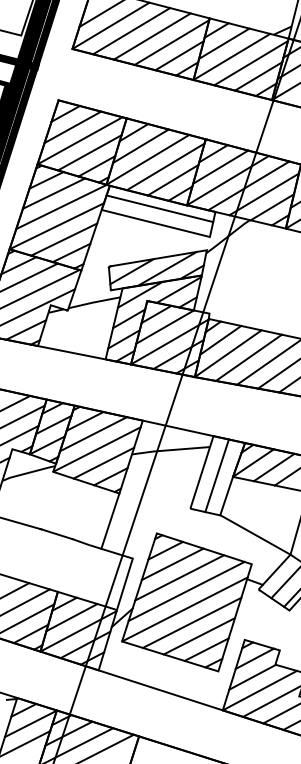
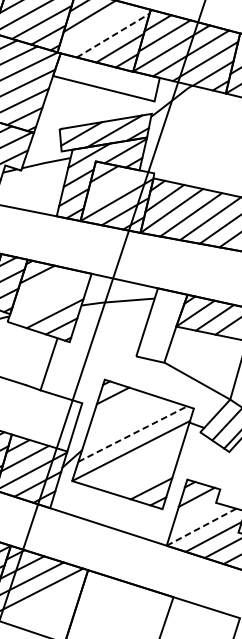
line: (147, 159) -> (96, 28), removed
line: (166, 166) -> (113, 35), solid -> dashed
line: (159, 208) -> (107, 74), removed
line: (164, 326) -> (111, 185), removed
line: (93, 434) -> (45, 286), removed
line: (96, 449) -> (48, 300), removed
line: (216, 475) -> (160, 325), removed
line: (110, 520) -> (49, 363), moved
line: (172, 564) -> (119, 408), removed
line: (179, 577) -> (126, 421), removed
line: (187, 591) -> (133, 434), solid -> dashed
line: (191, 622) -> (137, 463), removed
line: (198, 636) -> (143, 476), removed
line: (252, 676) -> (194, 513), removed
line: (259, 690) -> (201, 527), solid -> dashed

